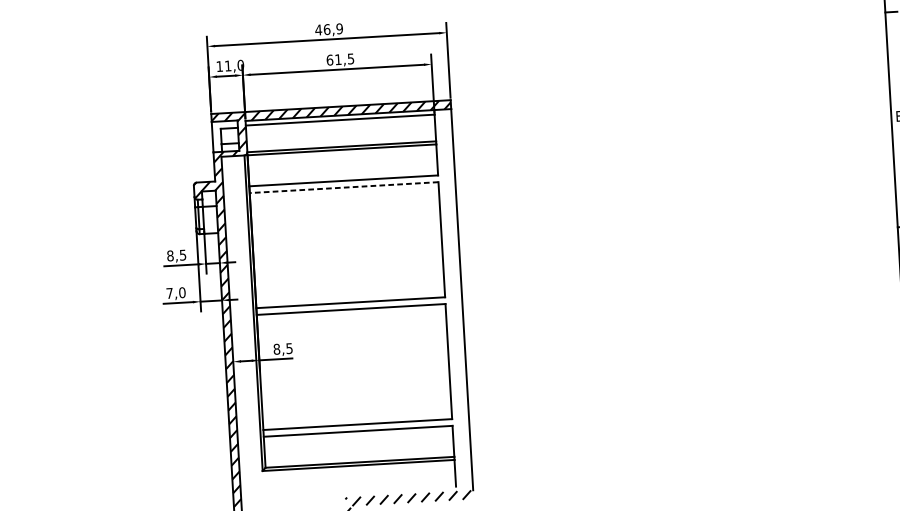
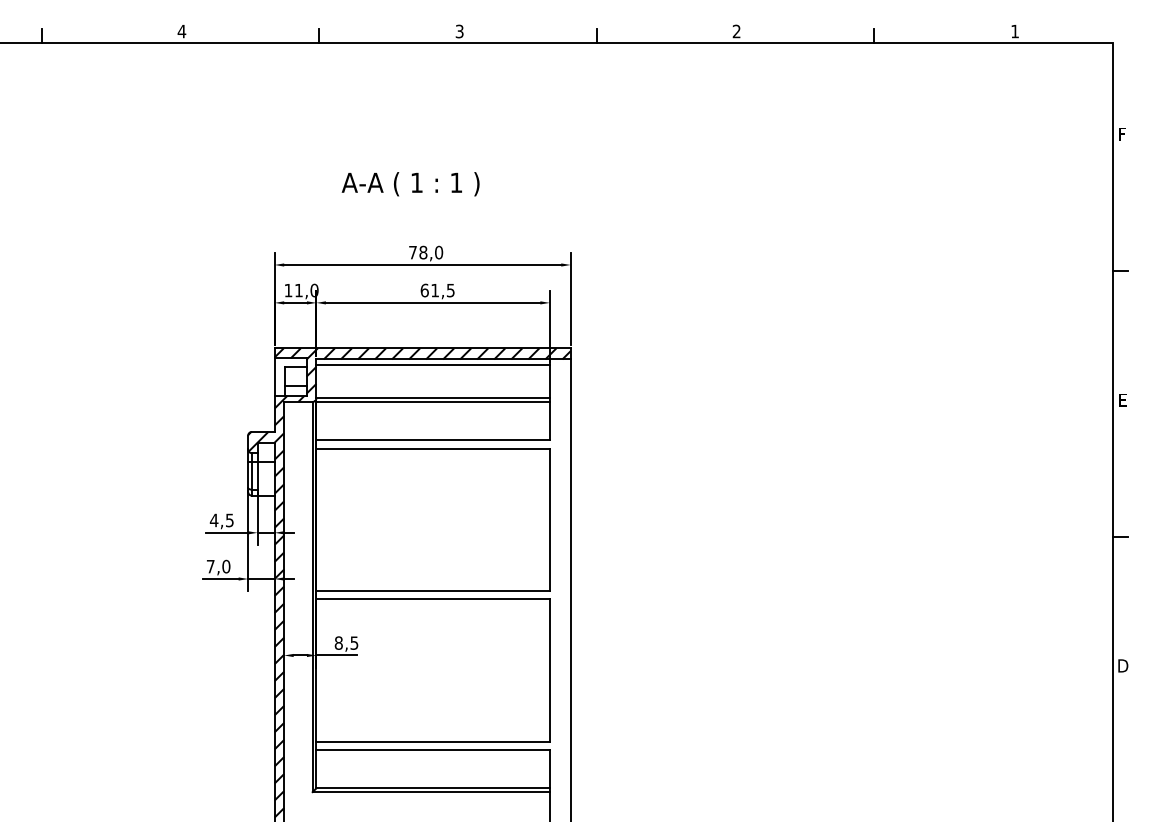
text: (328, 29) -> (425, 252), 46,9 -> 78,0
line: (344, 187) -> (433, 448), dashed -> solid
text: (169, 255) -> (213, 520), 8,5 -> 4,5

